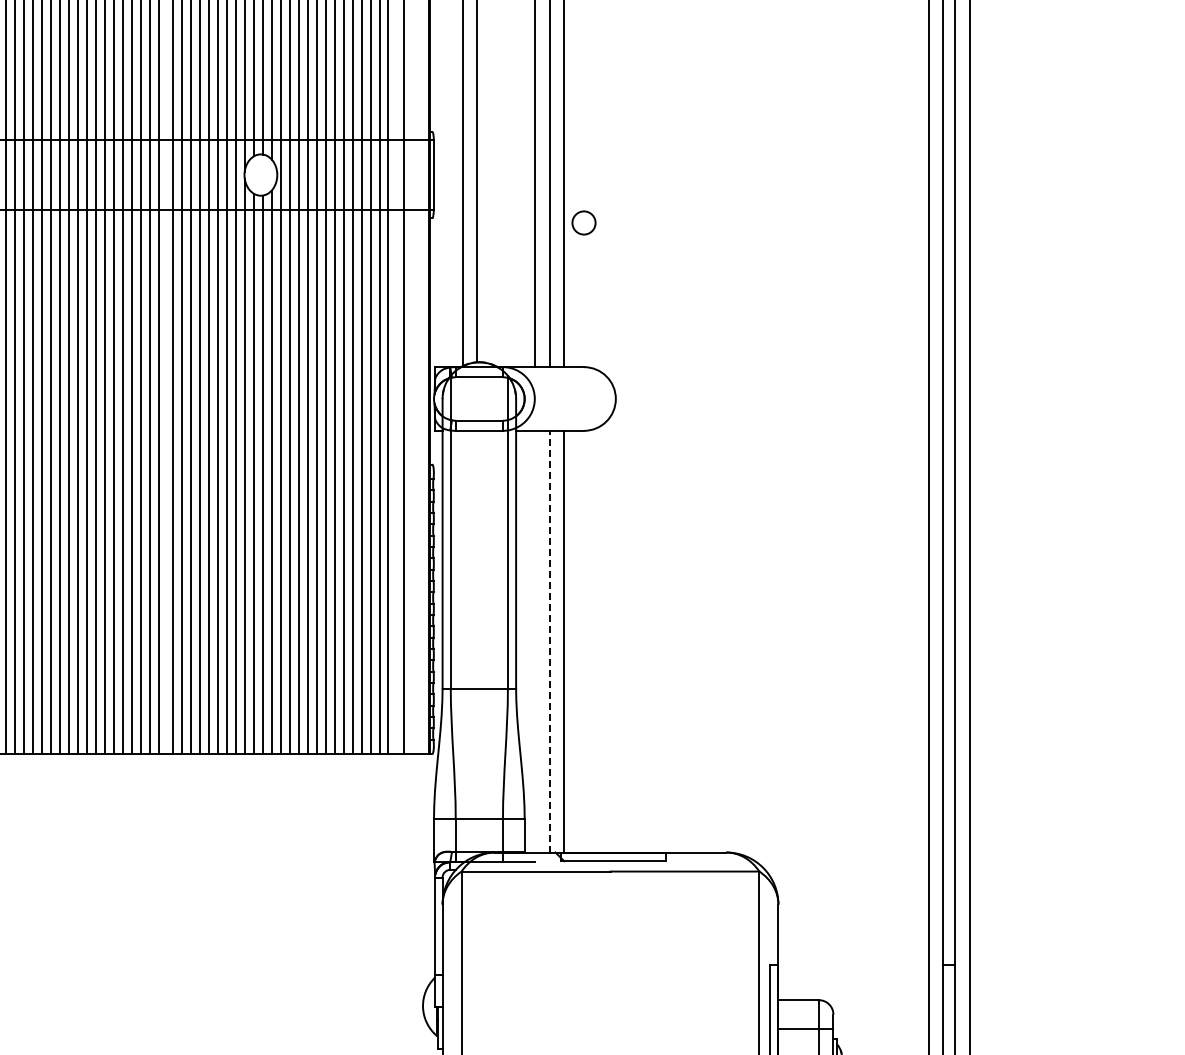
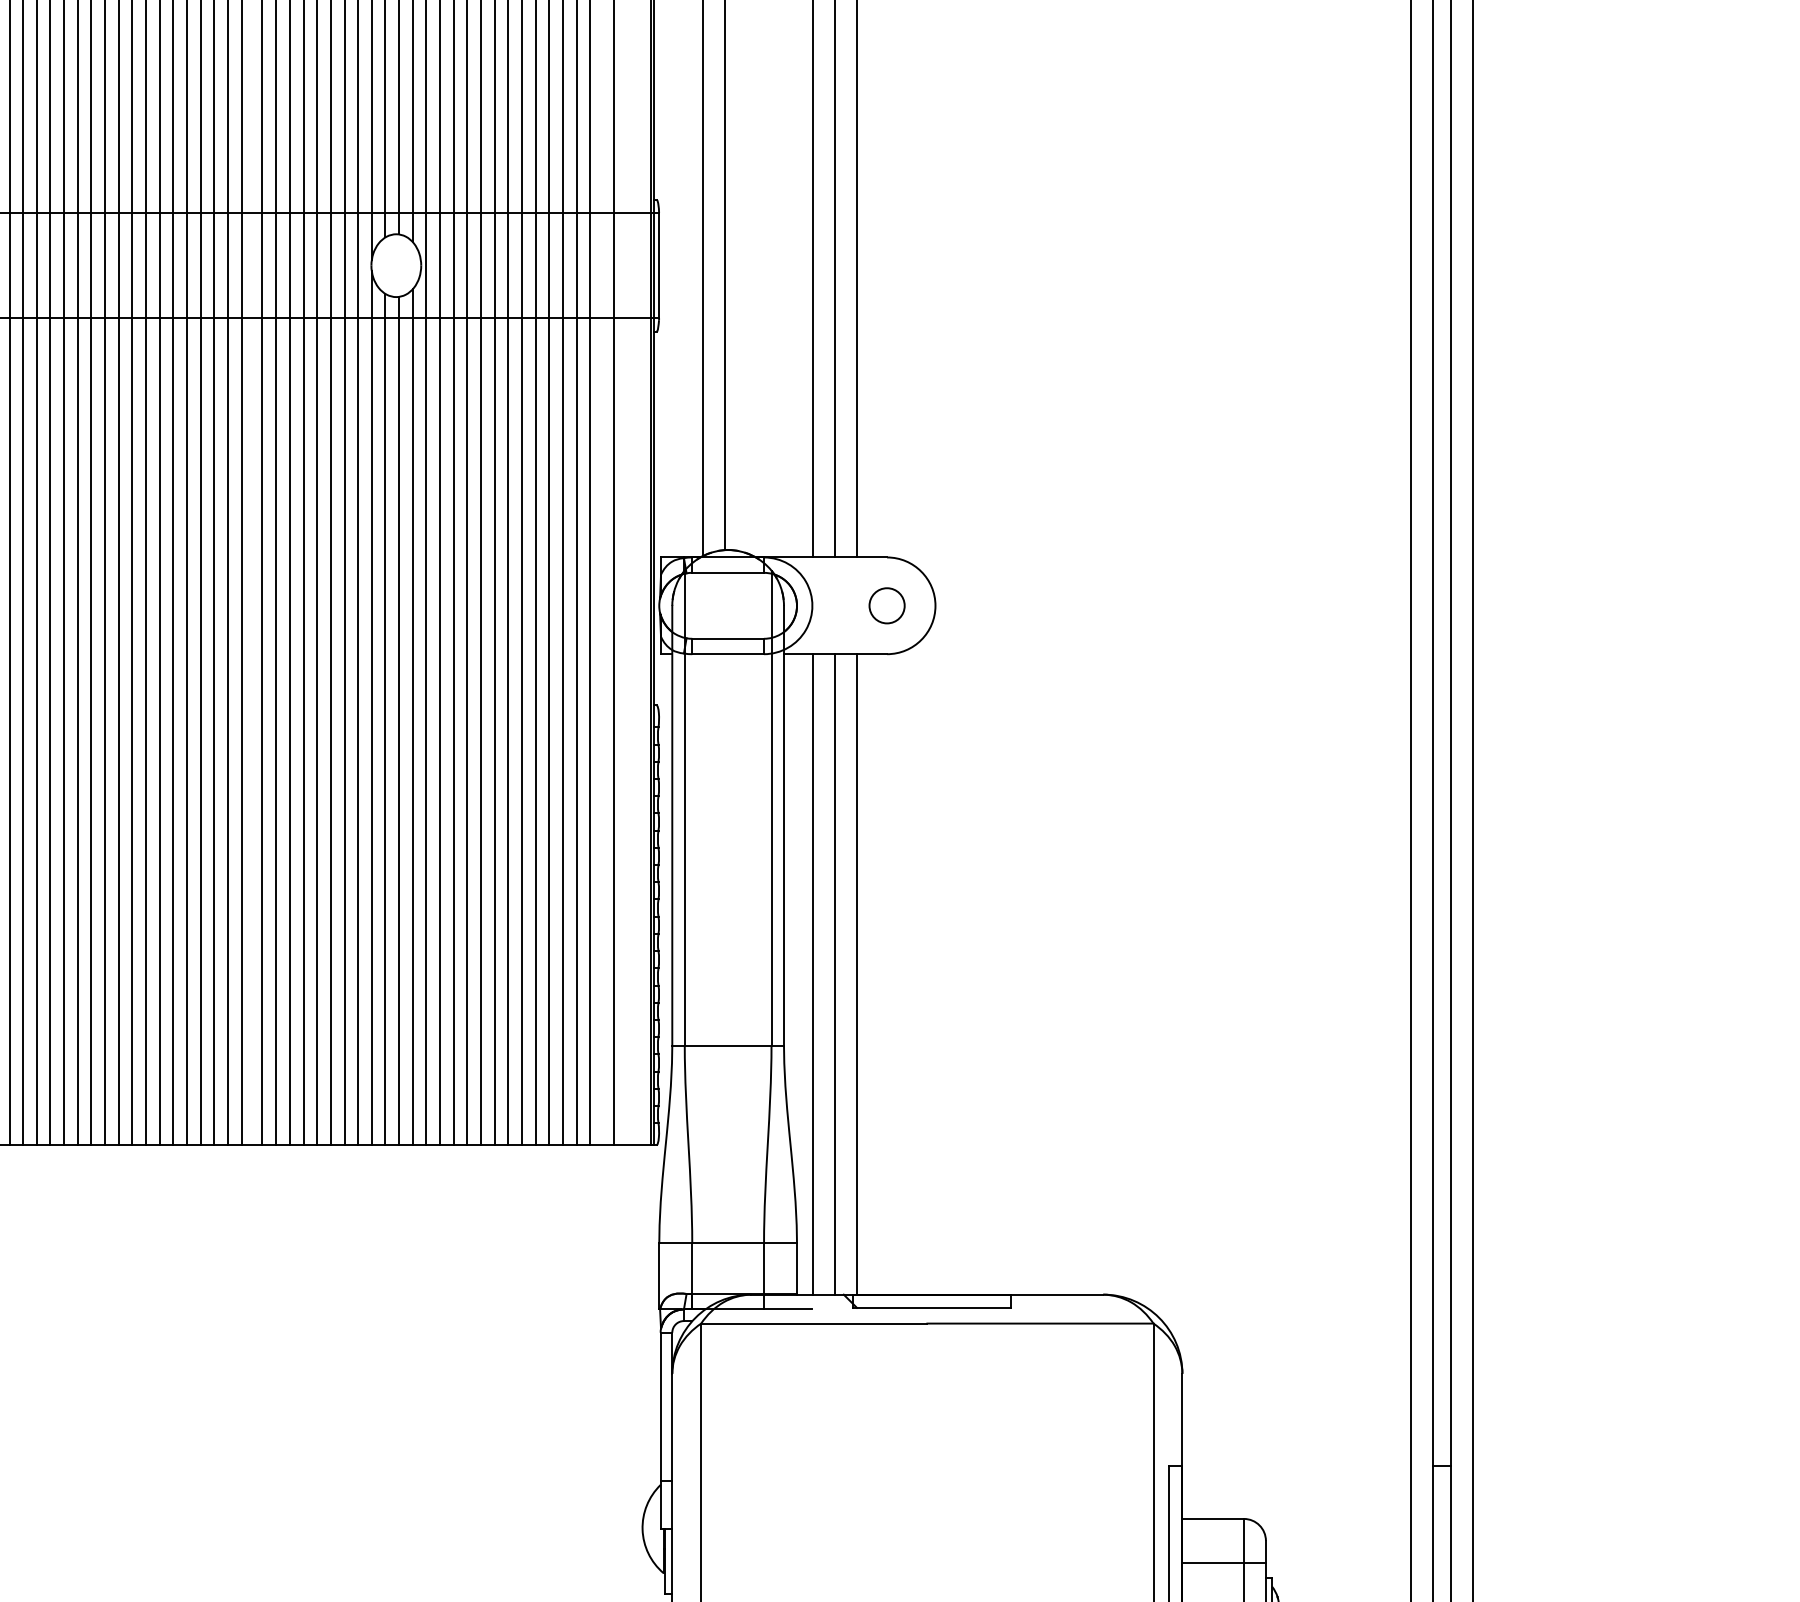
circle: (583, 222) -> (886, 605), moved
line: (535, 641) -> (813, 974), added
line: (549, 641) -> (834, 974), dashed -> solid

